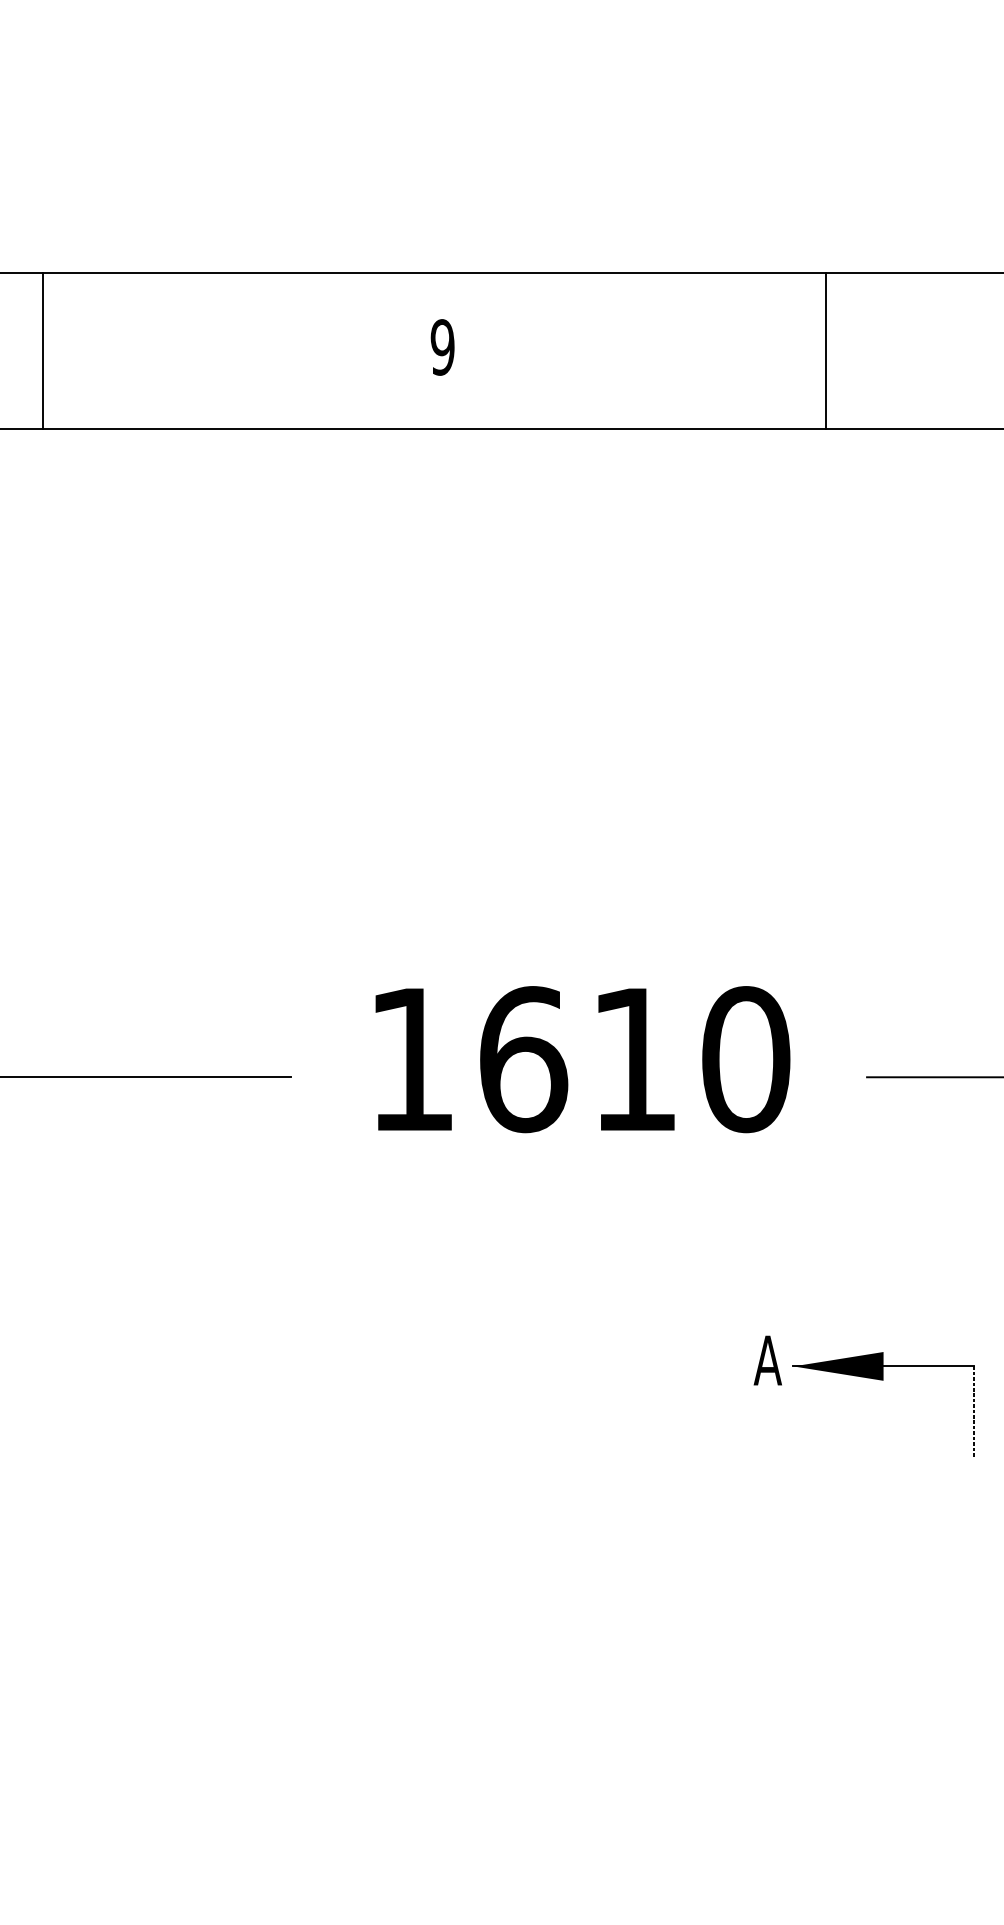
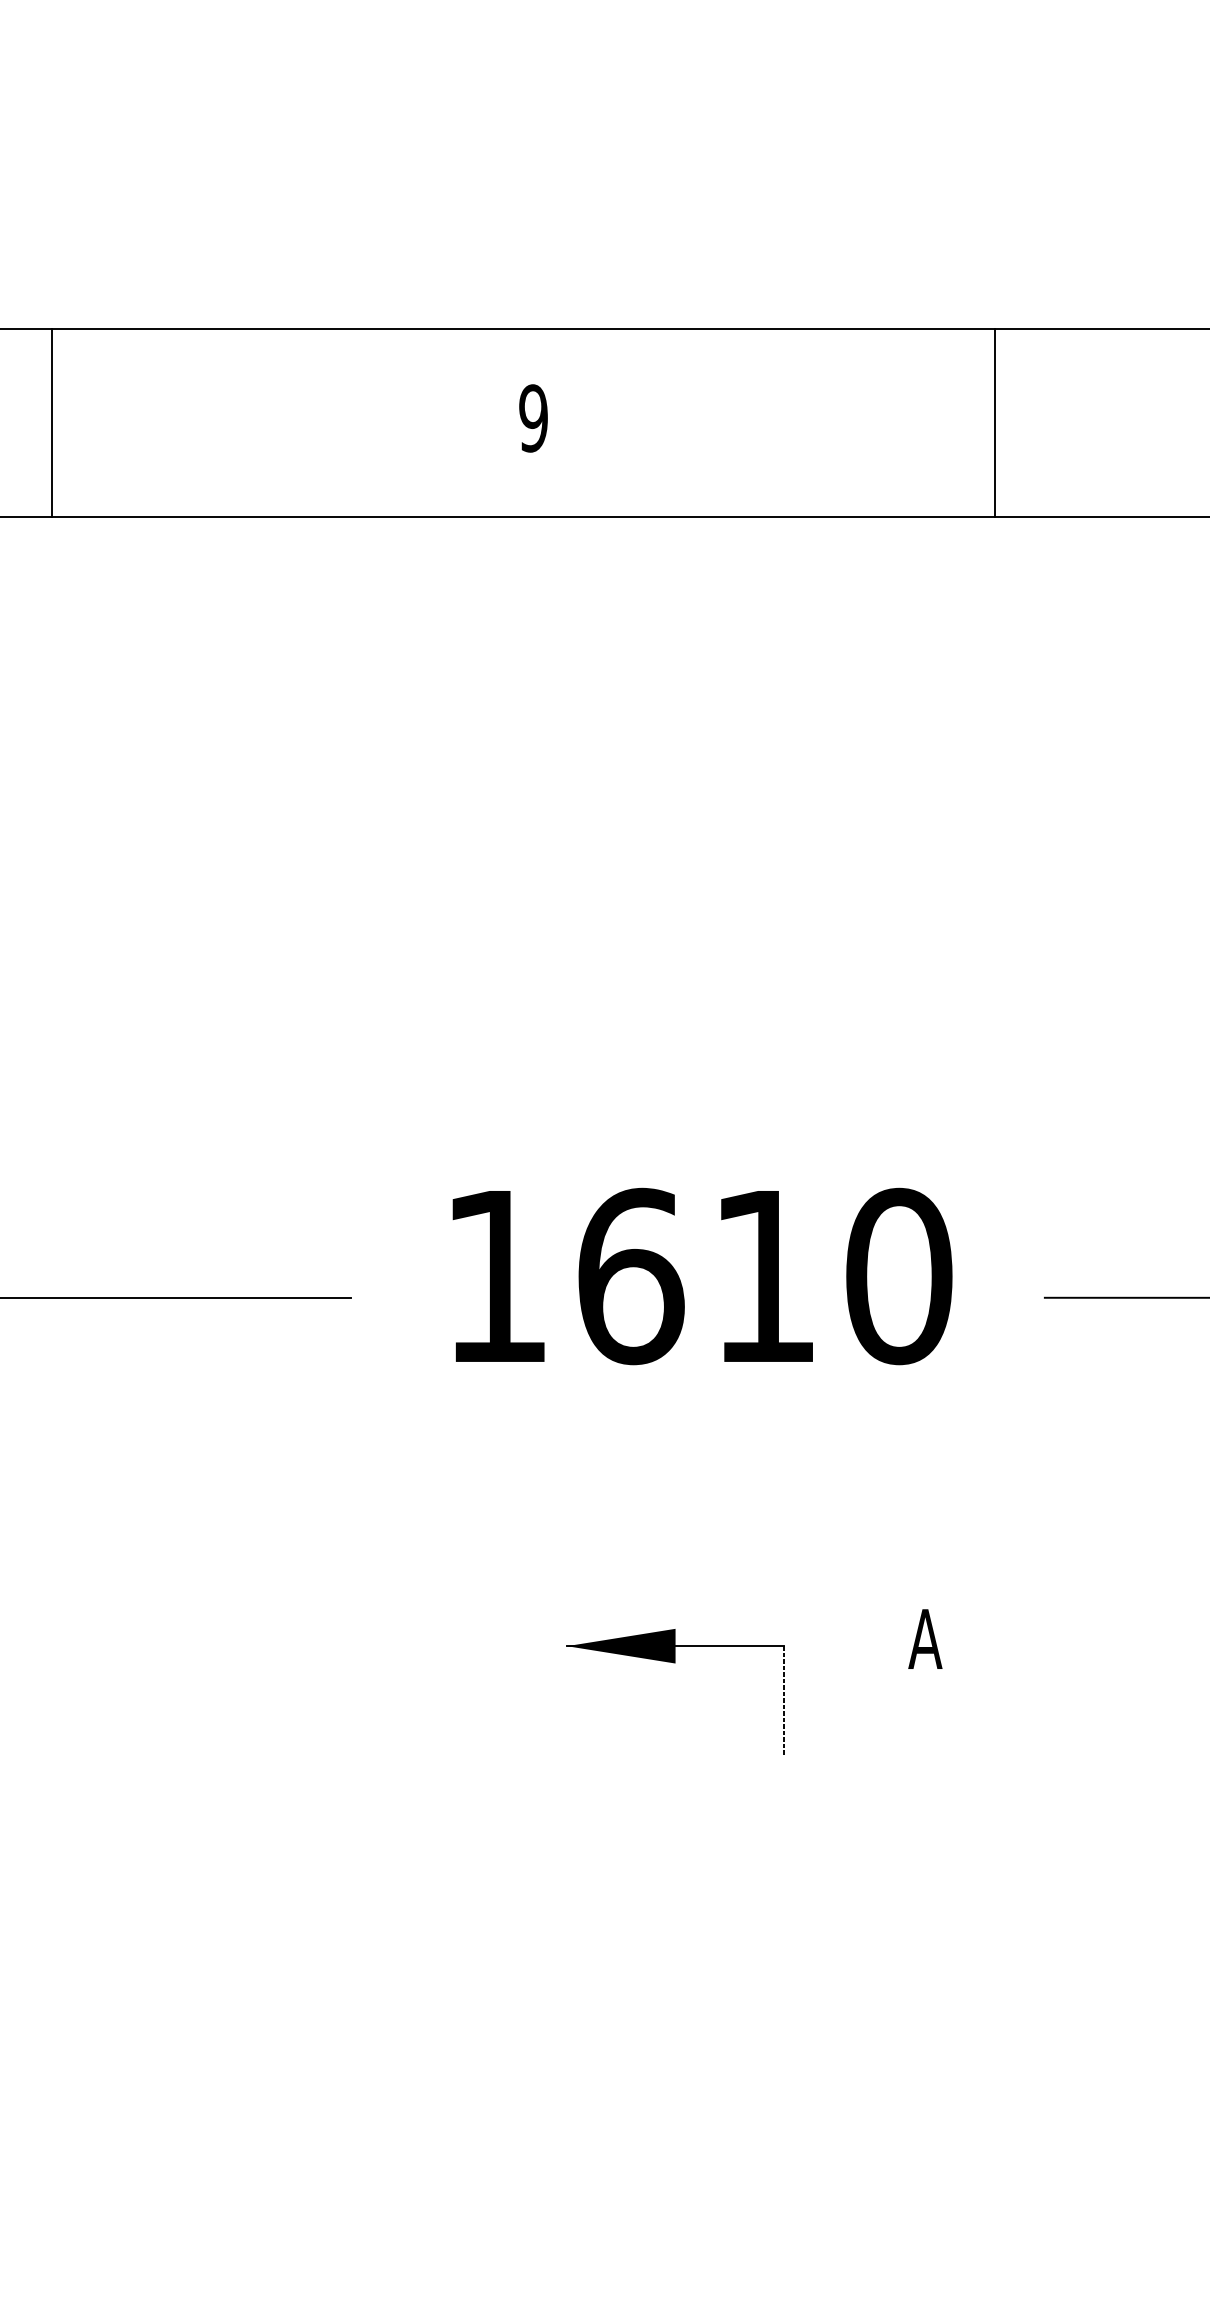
part: (883, 1380) -> (675, 1663), moved

